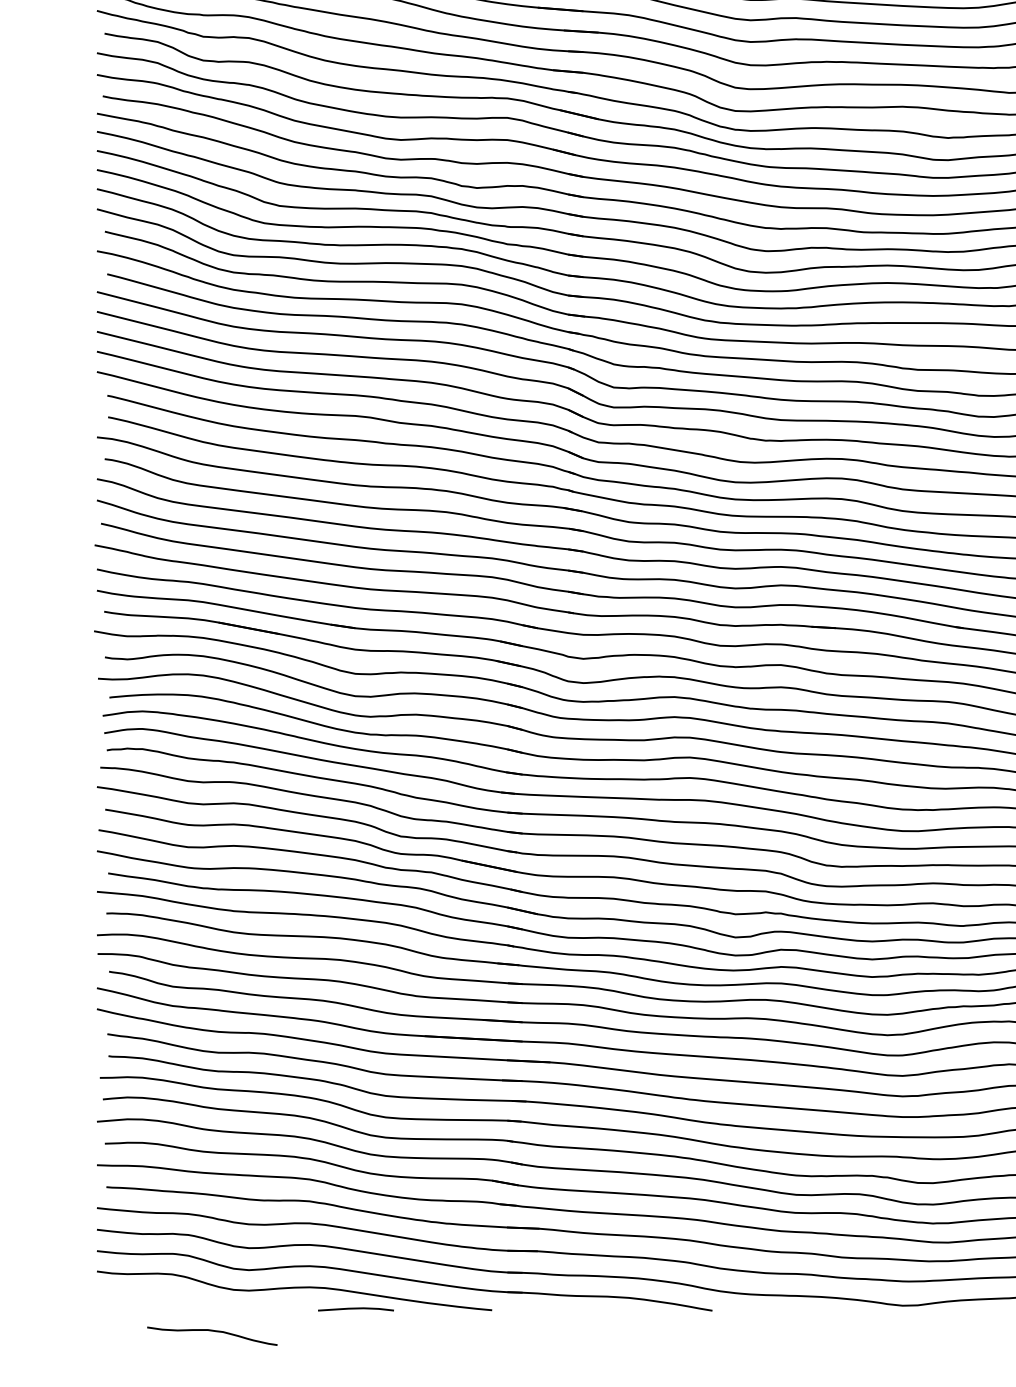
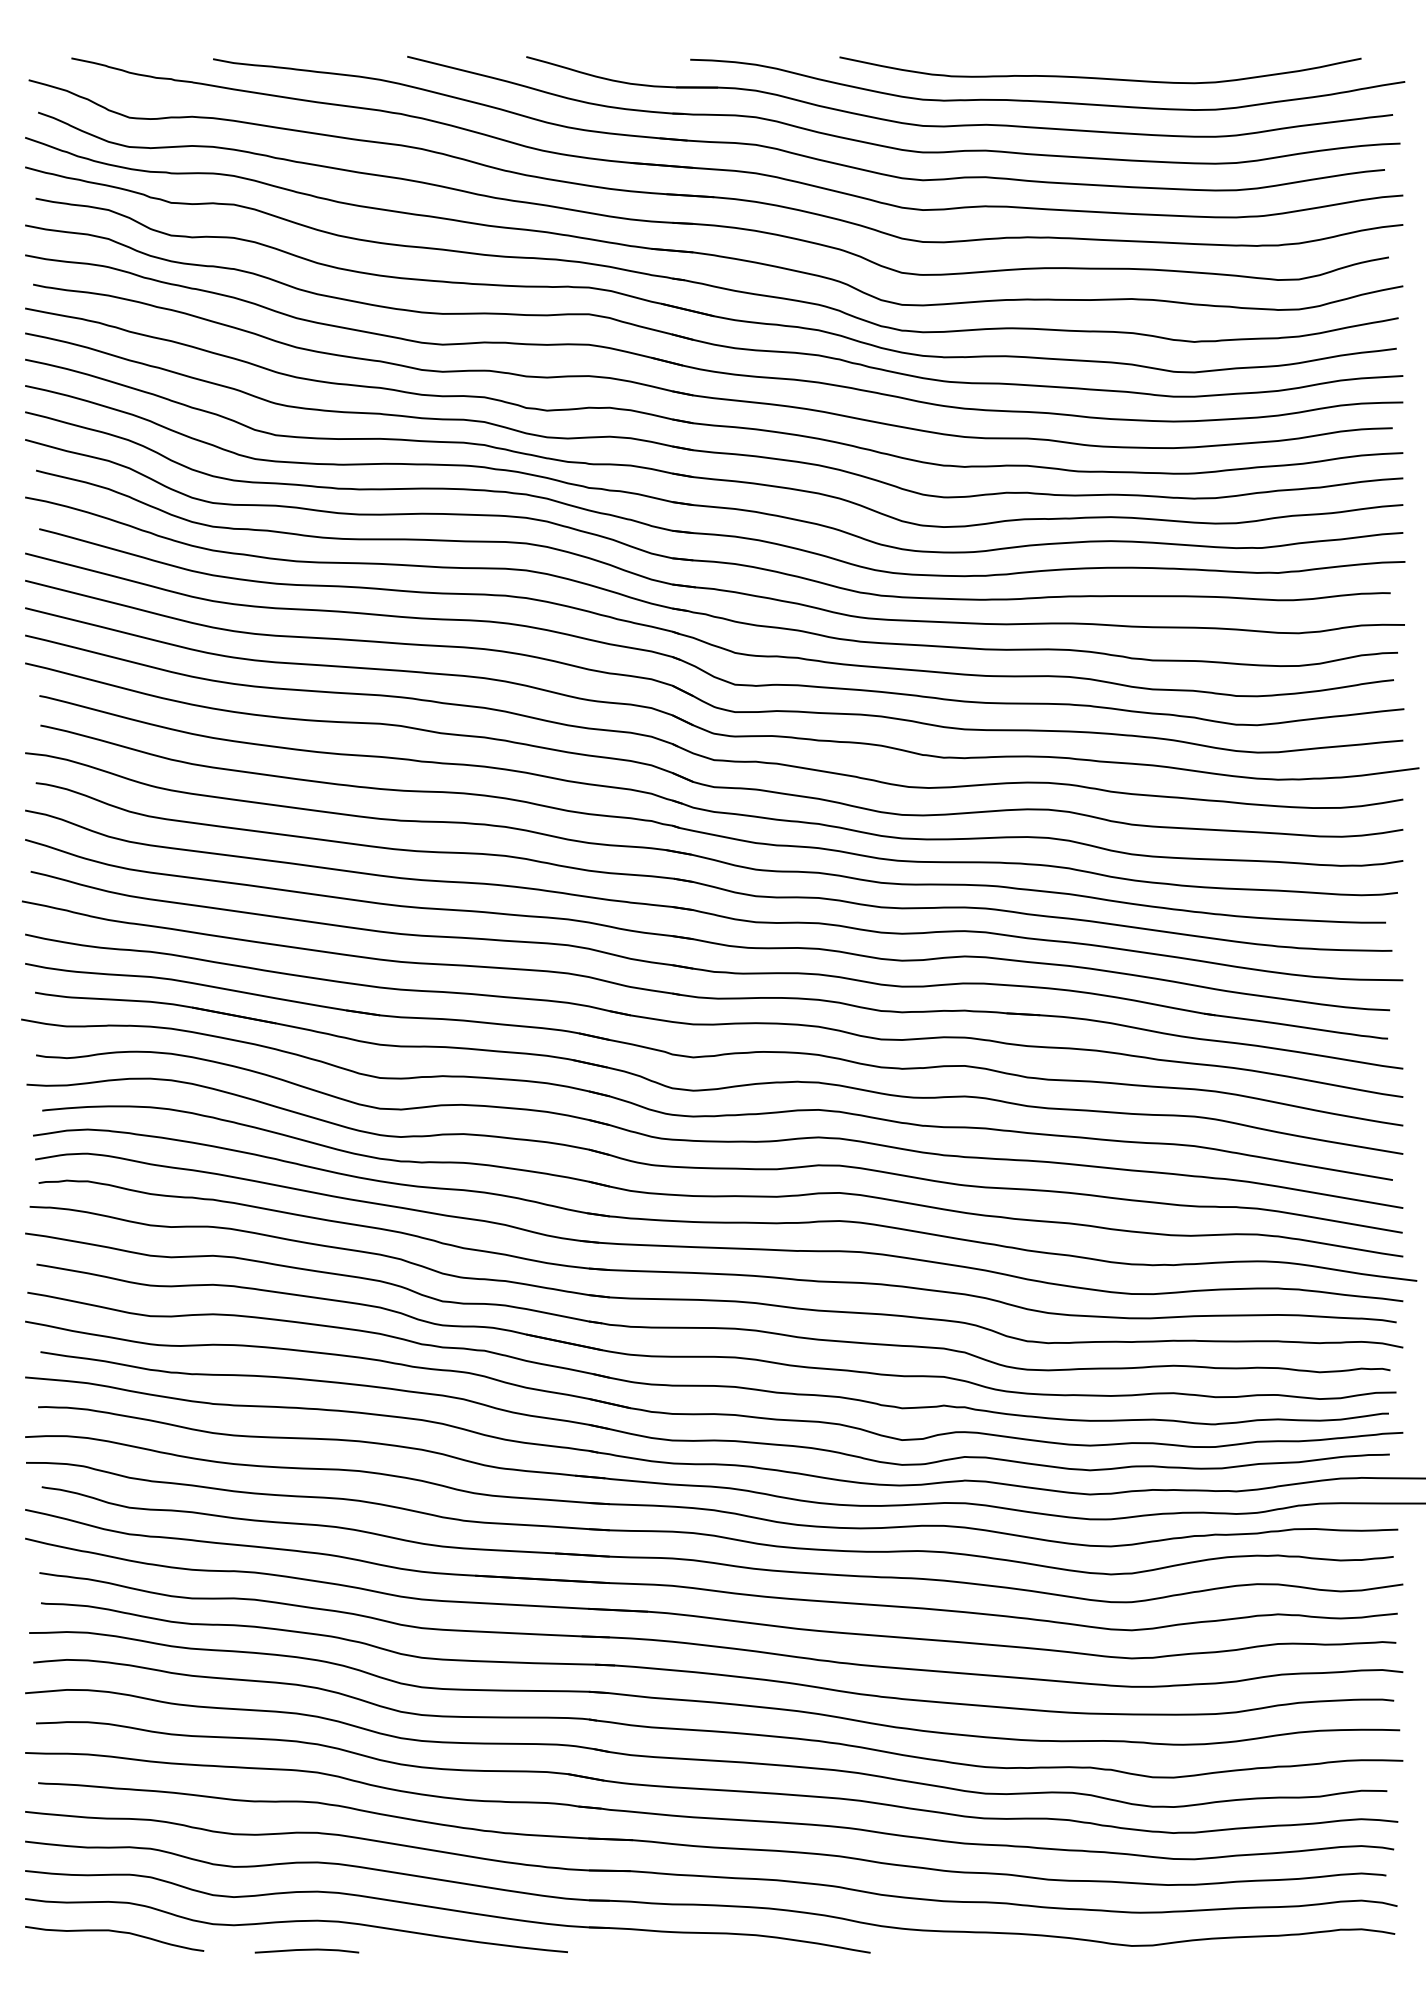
line: (355, 1309) -> (306, 1950), moved
curve: (212, 1331) -> (114, 1932), moved

